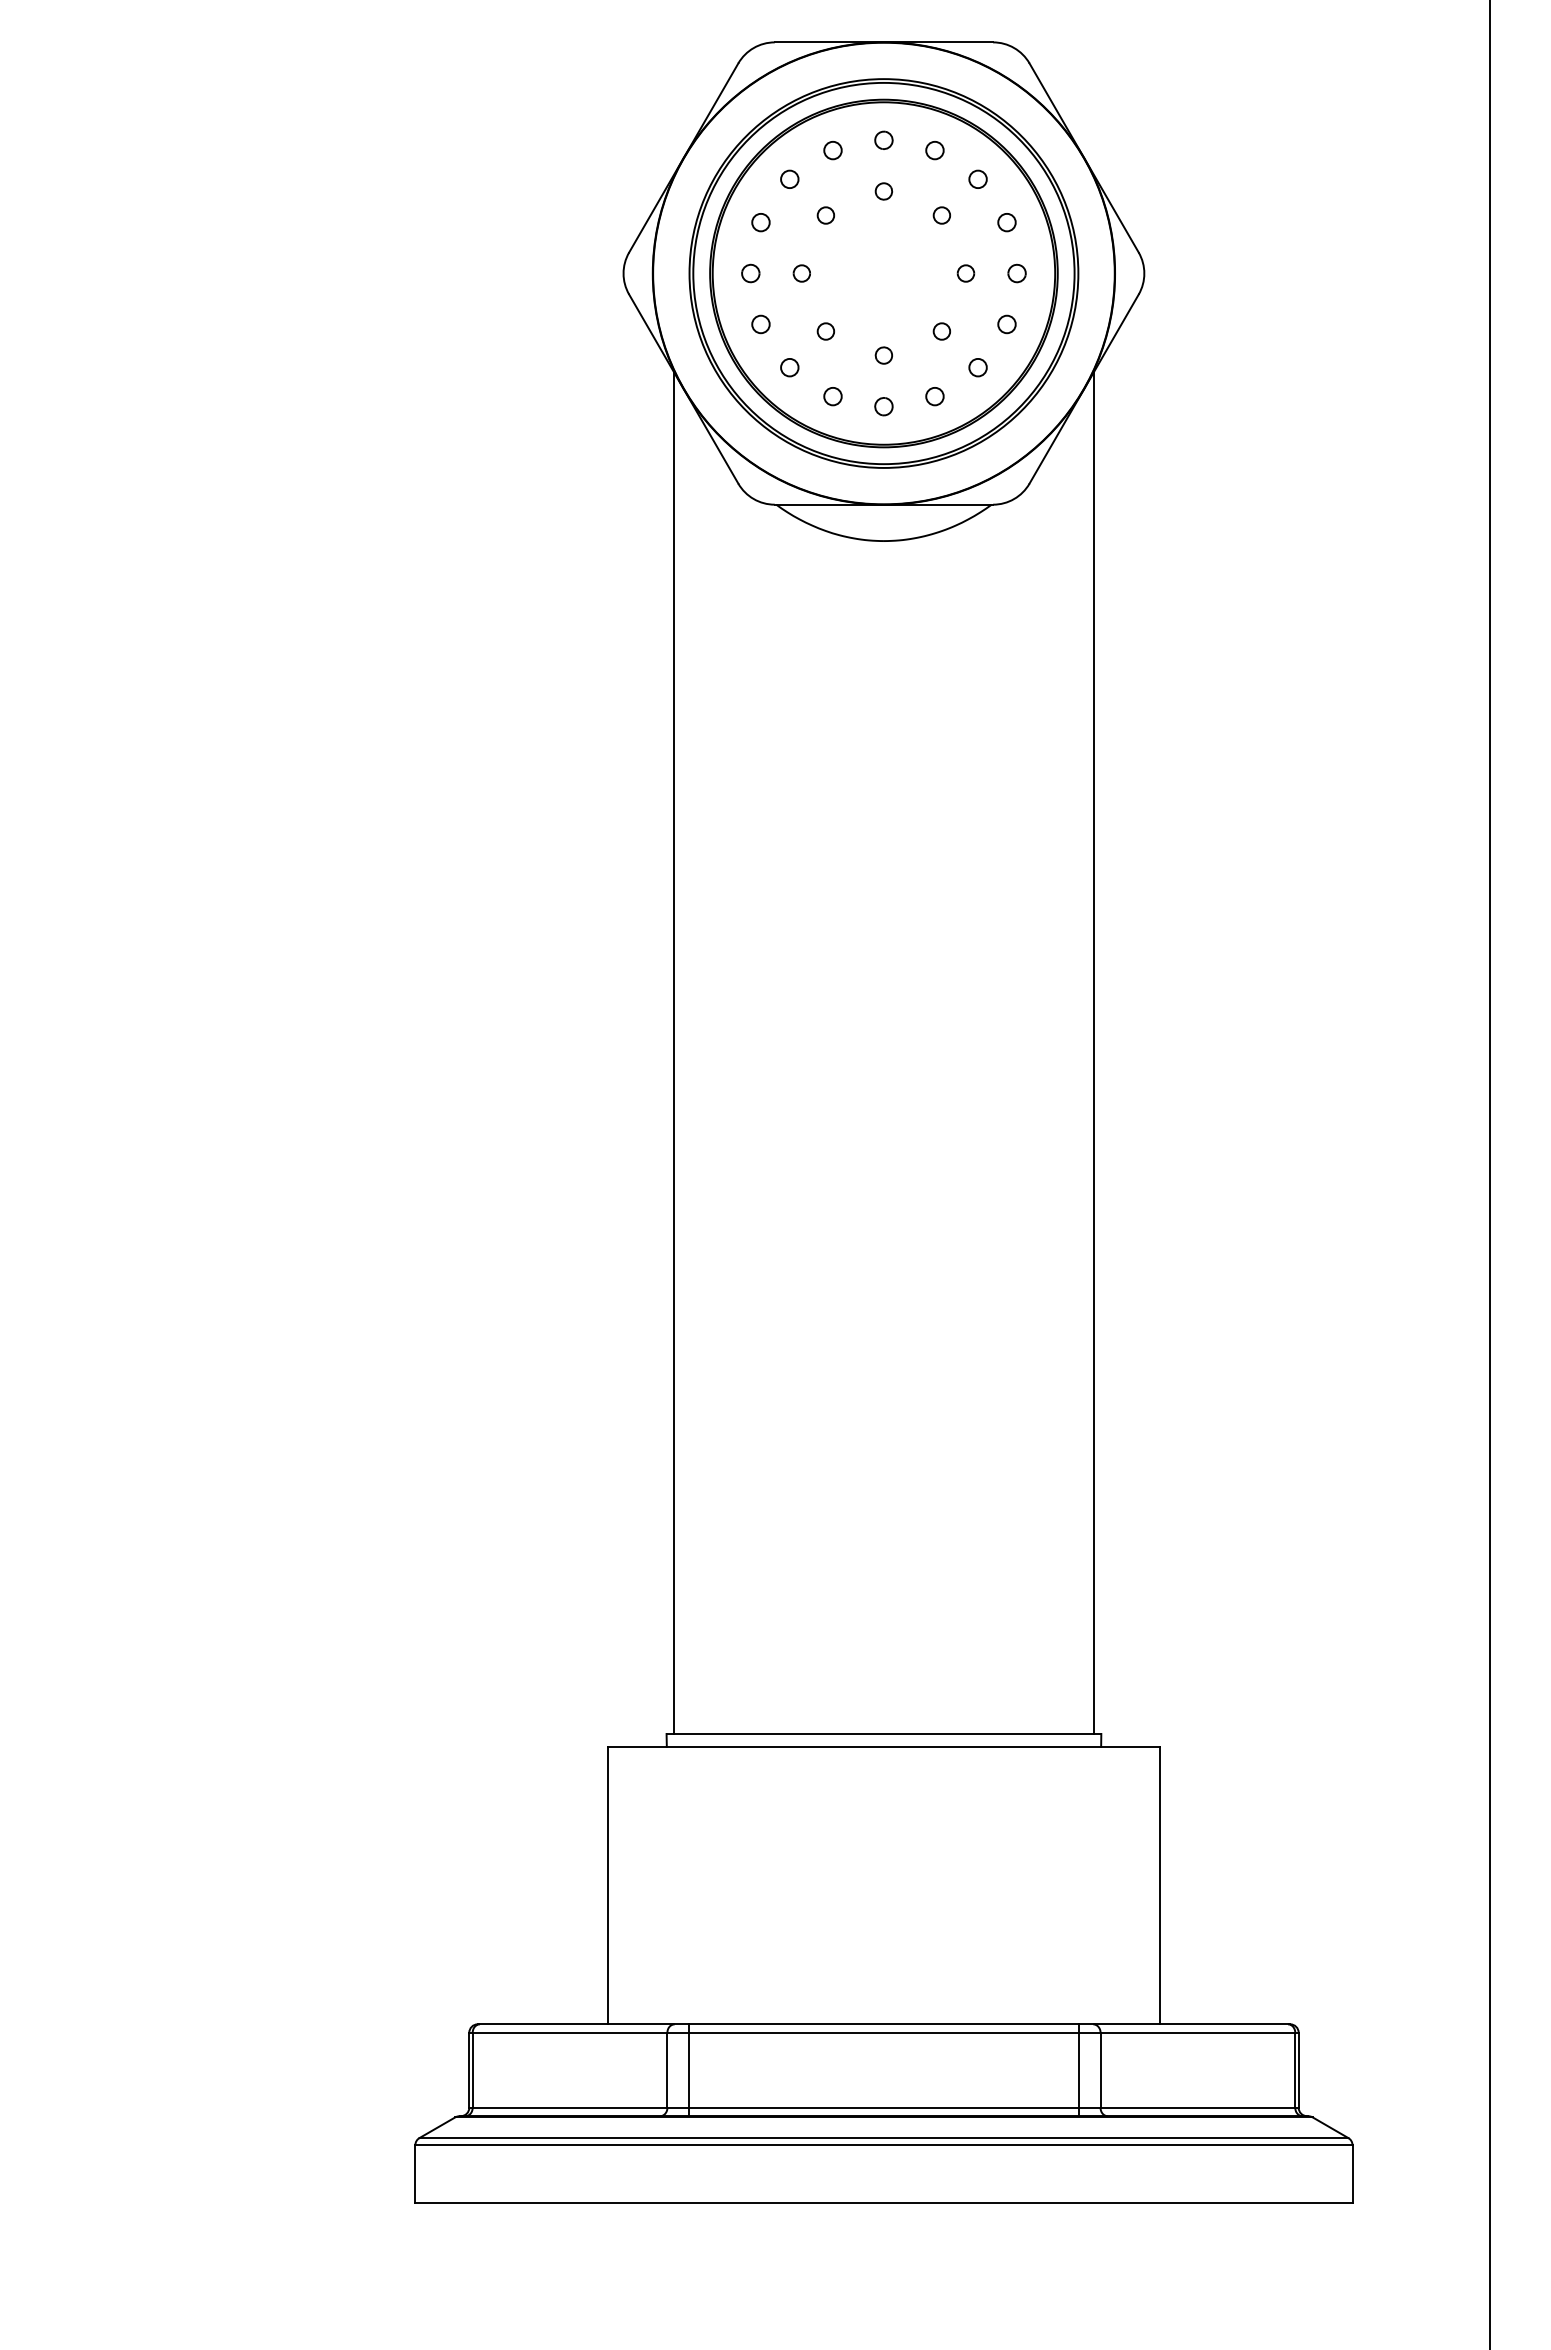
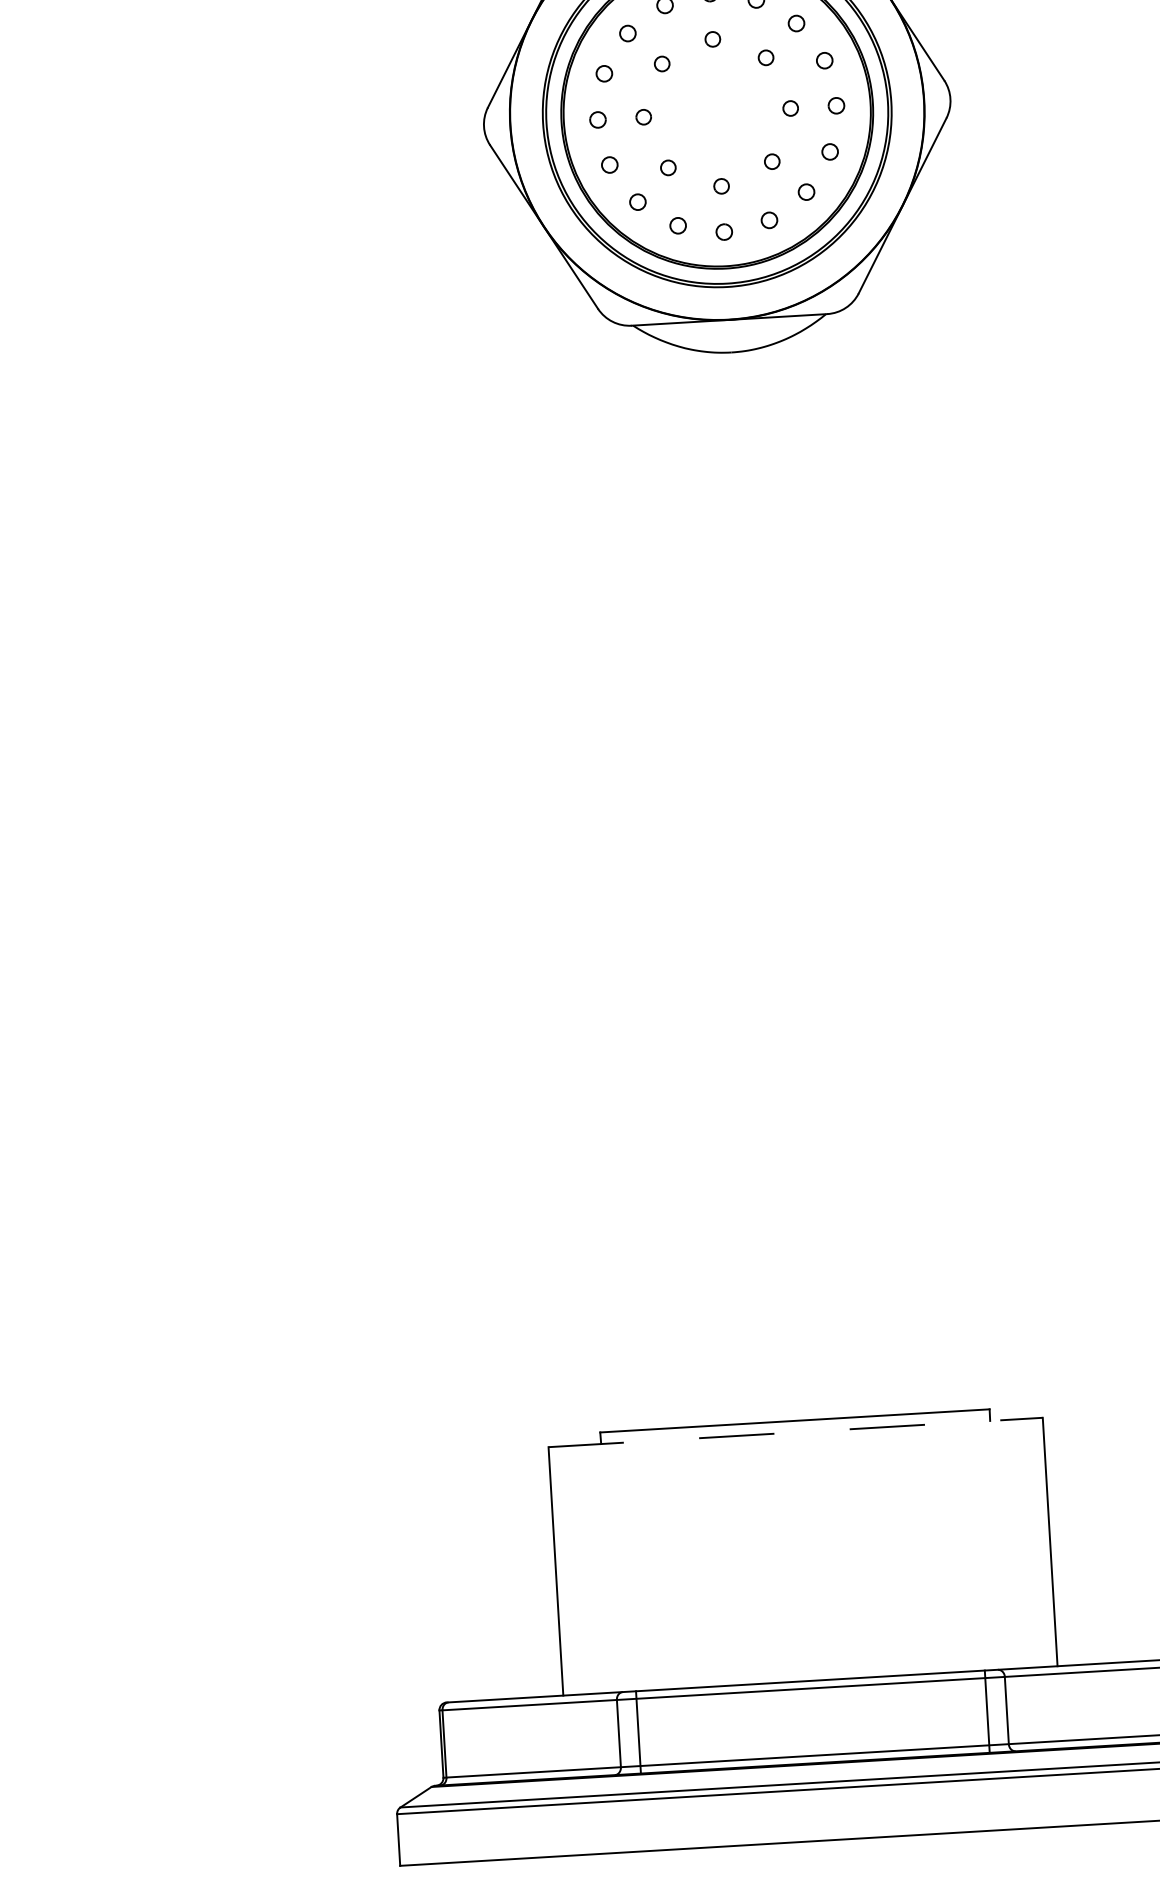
line: (673, 1052) -> (570, 821), removed
line: (1094, 1052) -> (947, 799), removed
line: (883, 1746) -> (795, 1432), solid -> dashed

